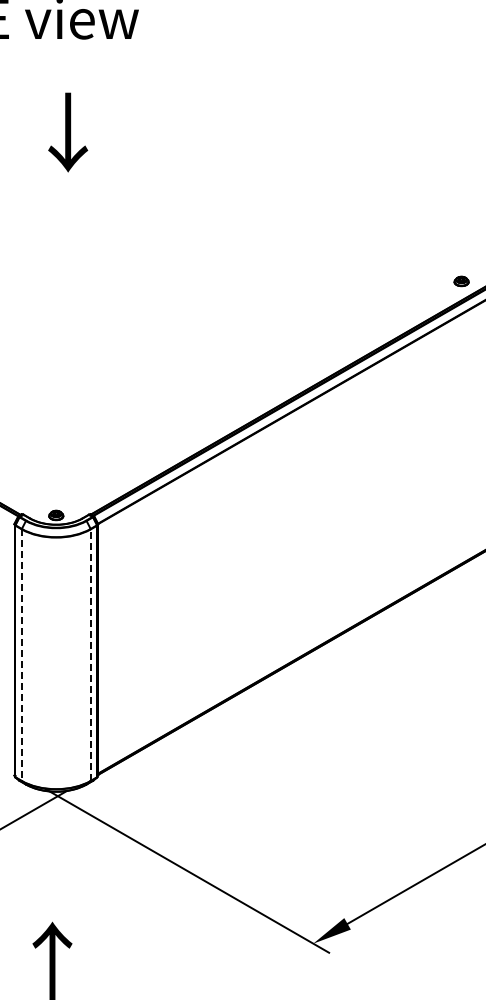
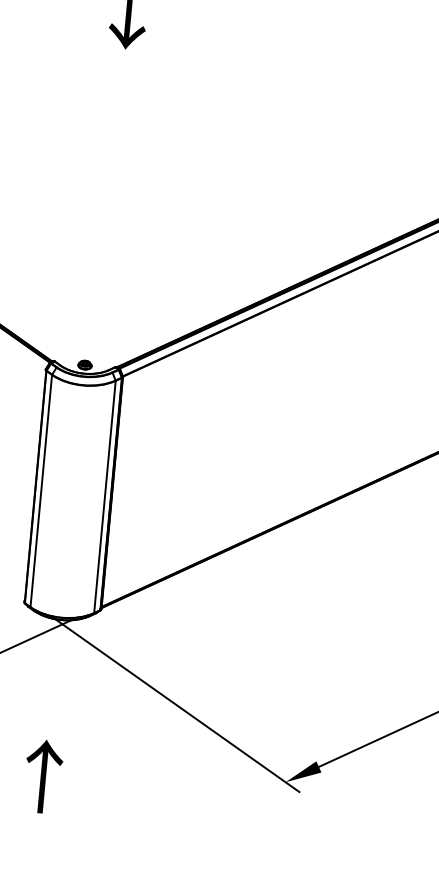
line: (21, 655) -> (40, 491), dashed -> solid
line: (90, 655) -> (104, 497), dashed -> solid

